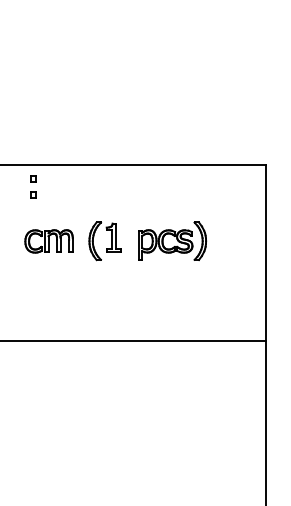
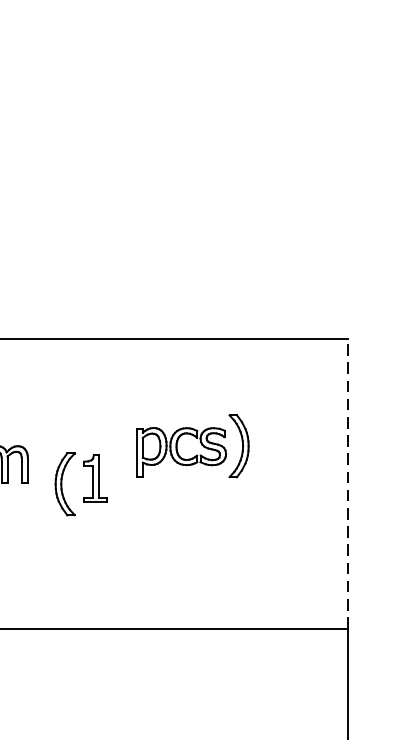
part: (111, 241) -> (92, 484), moved
part: (172, 241) -> (193, 446), moved
line: (265, 253) -> (346, 484), solid -> dashed

